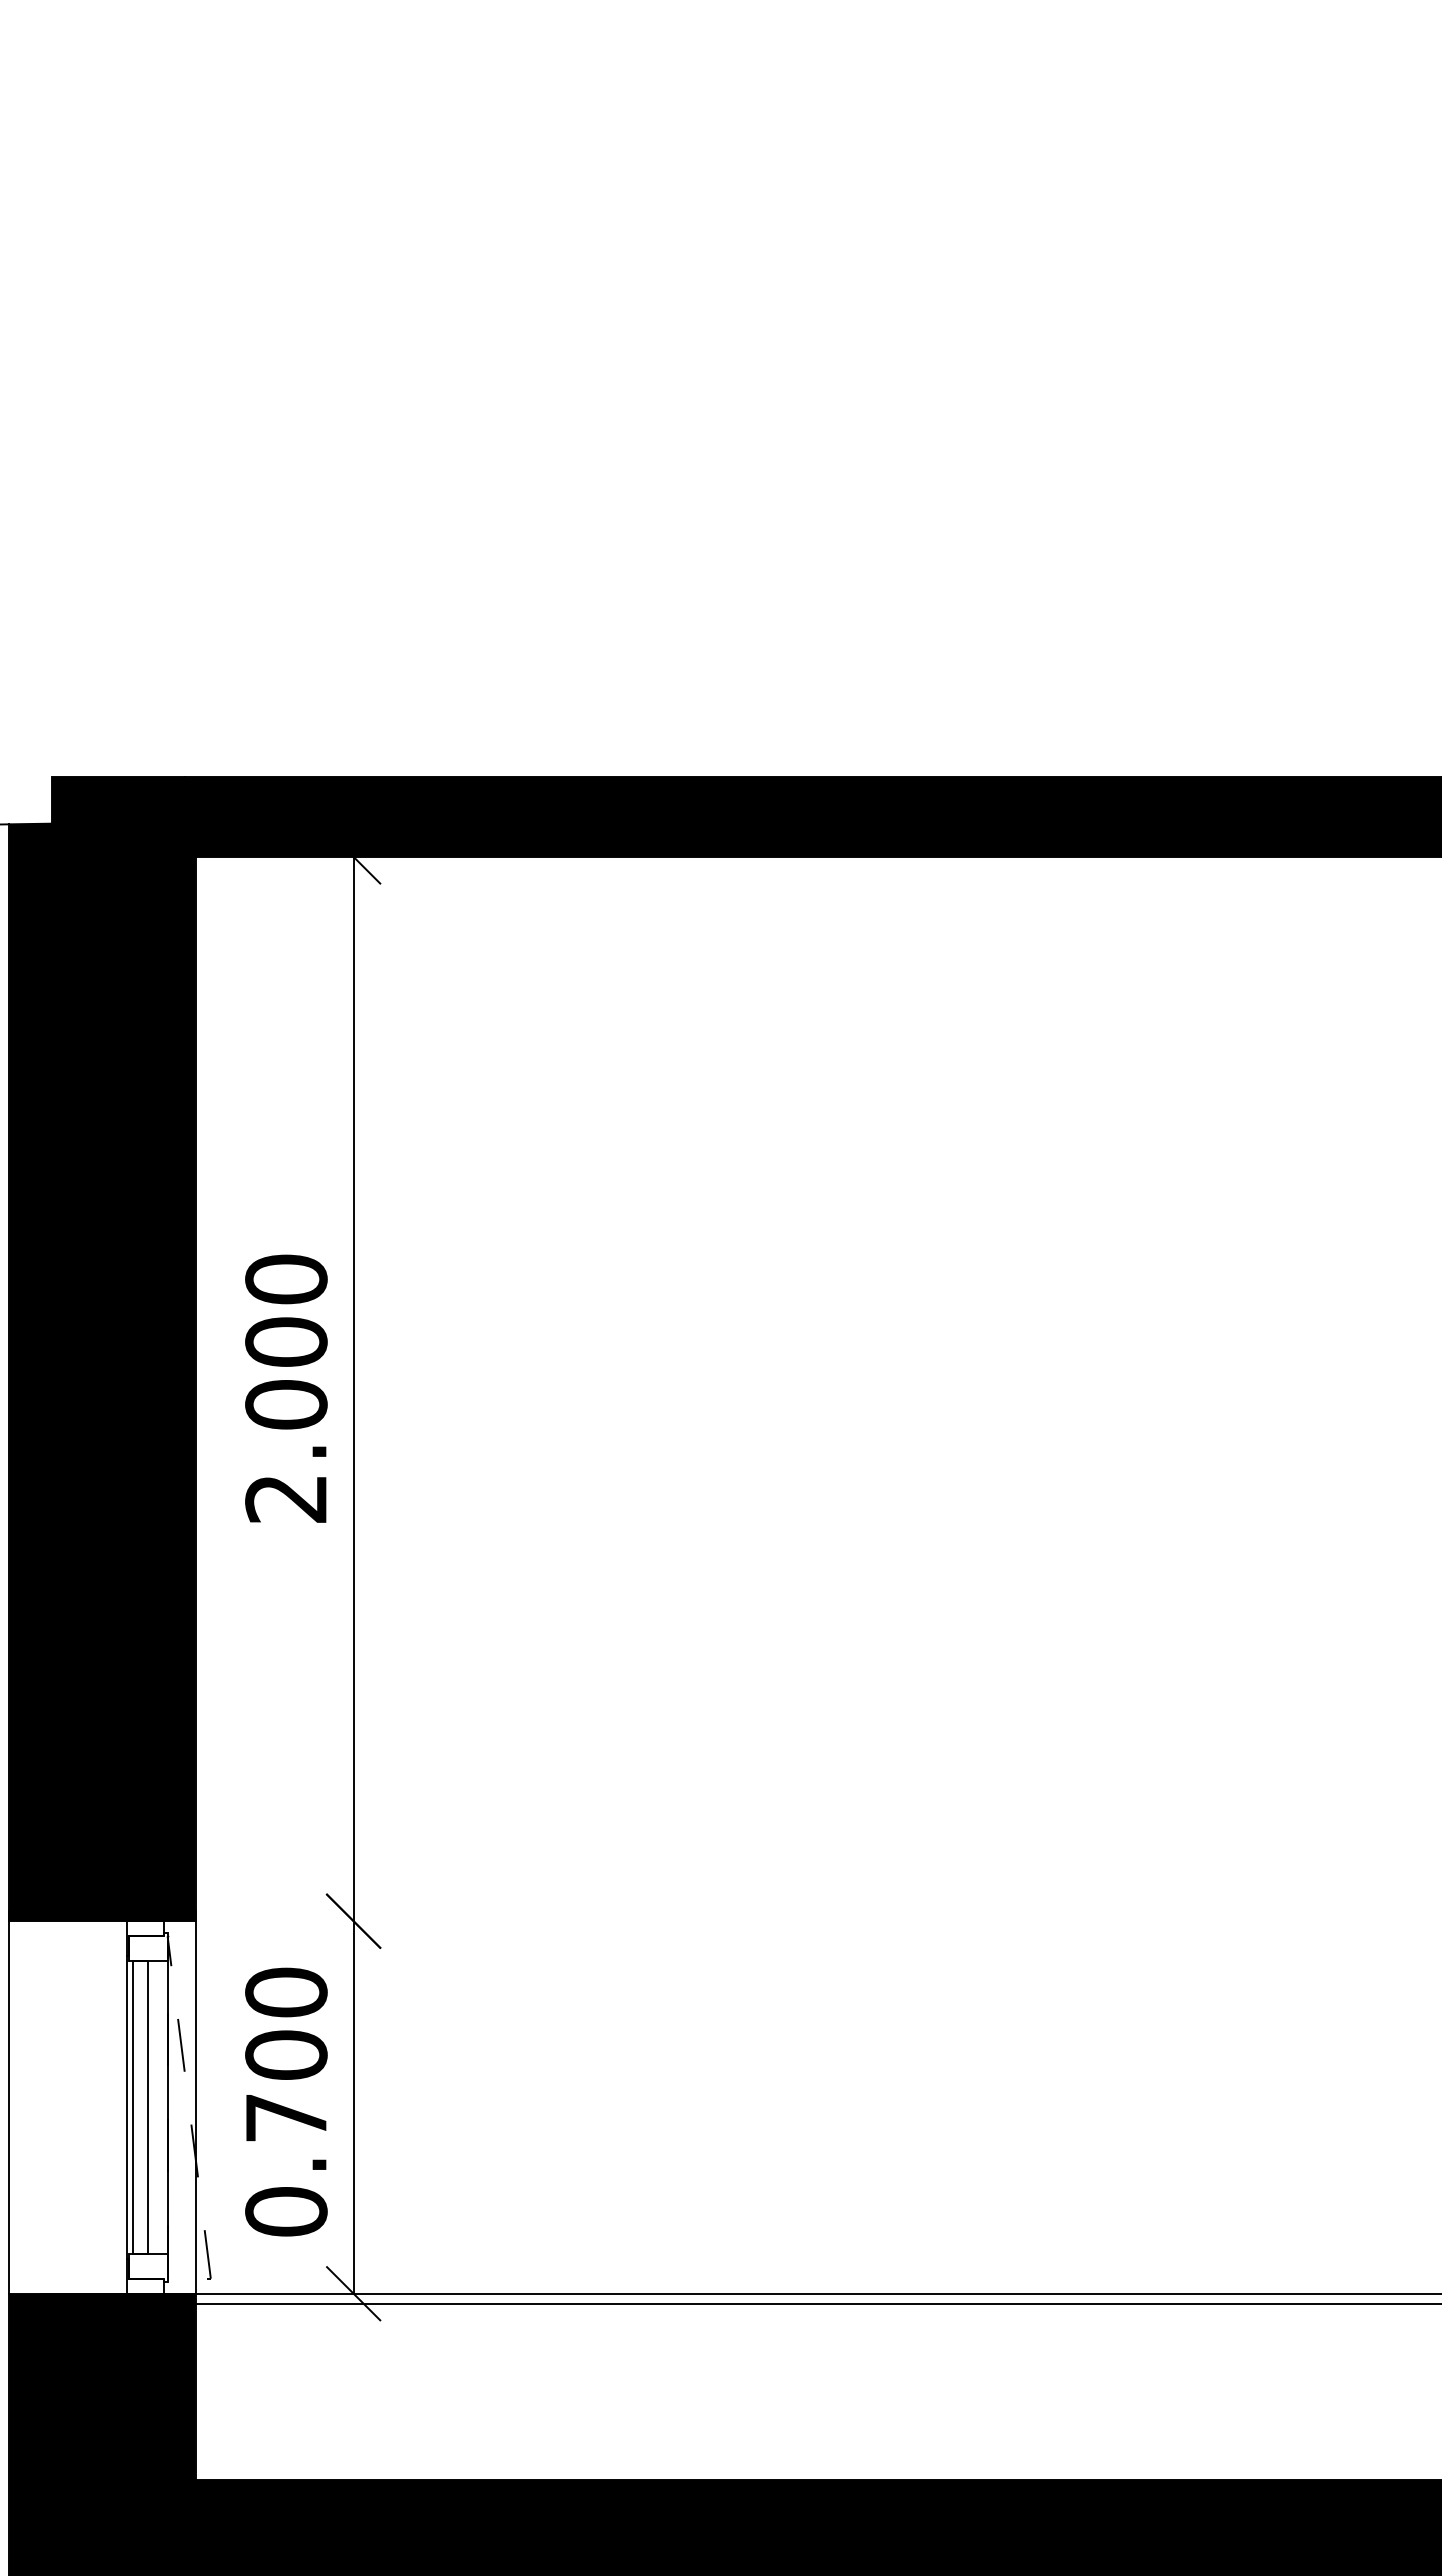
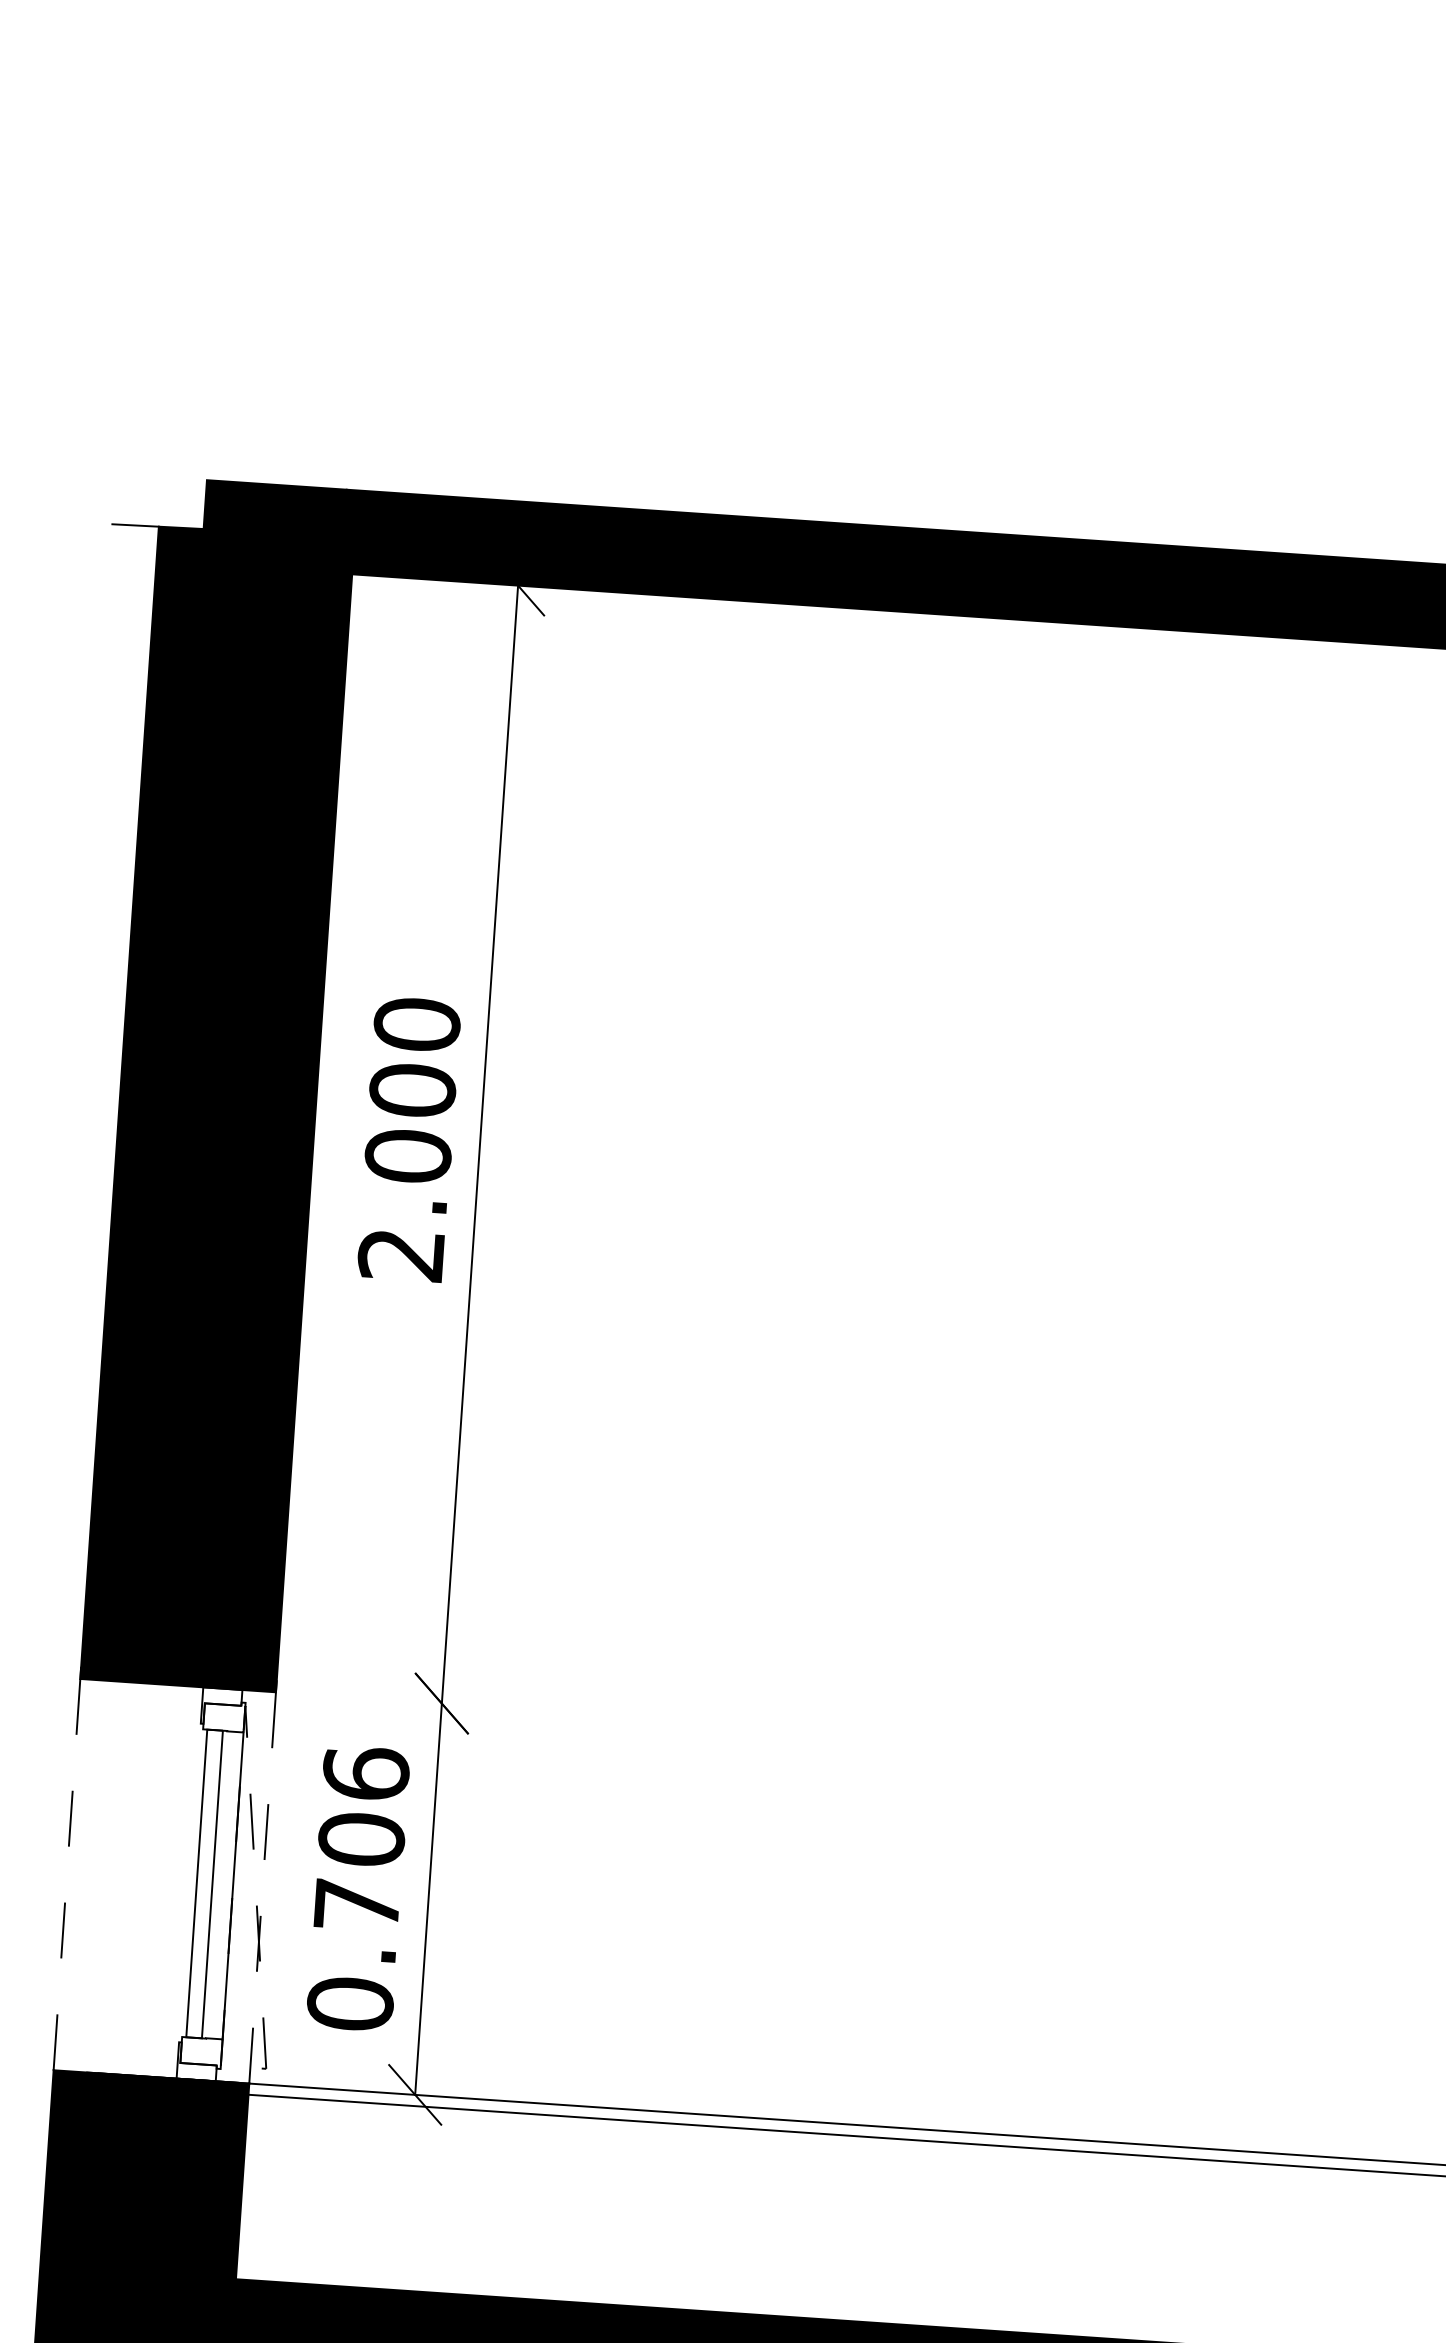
text: (286, 1992) -> (366, 1773), 0.700 -> 0.706
line: (9, 2106) -> (67, 1873), solid -> dashed
line: (126, 2107) -> (189, 1882), removed
line: (195, 2107) -> (262, 1887), solid -> dashed

